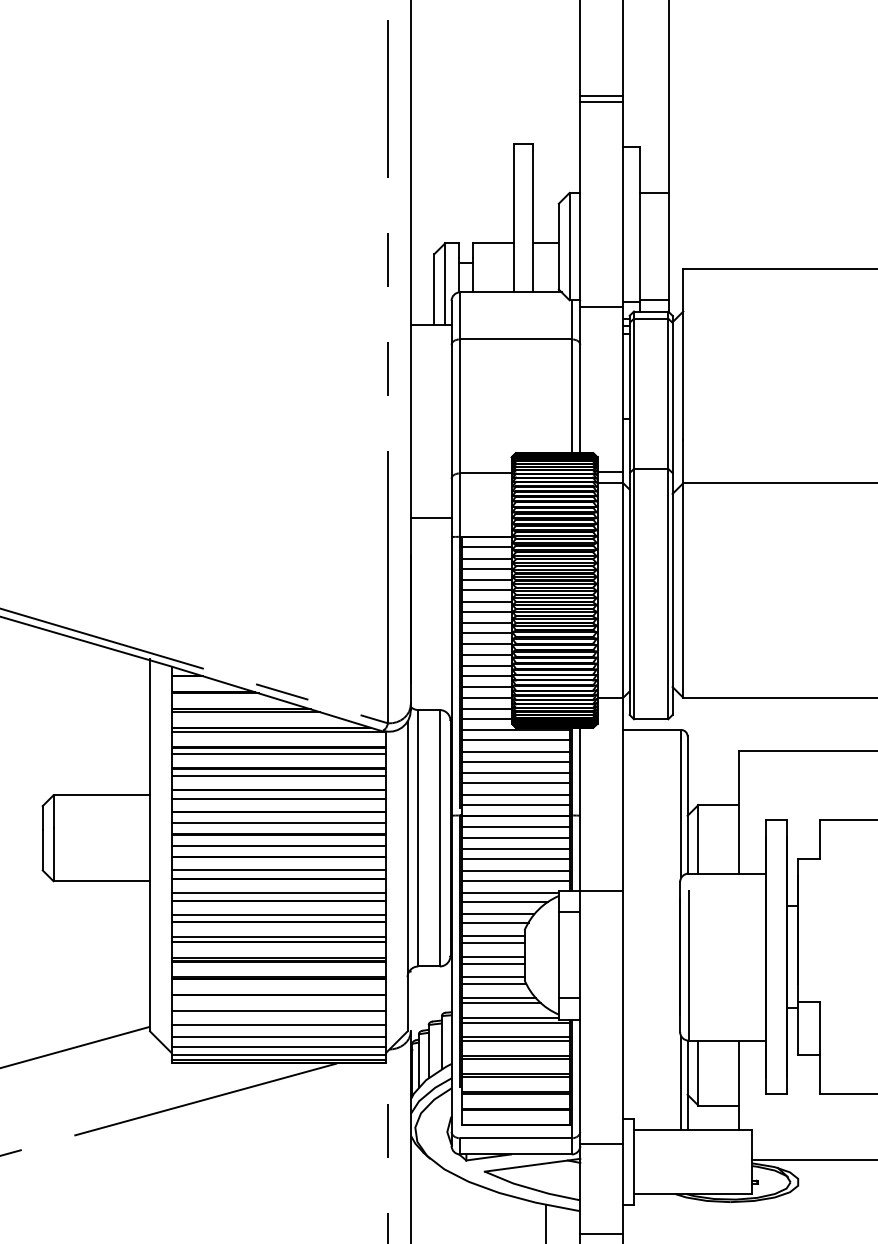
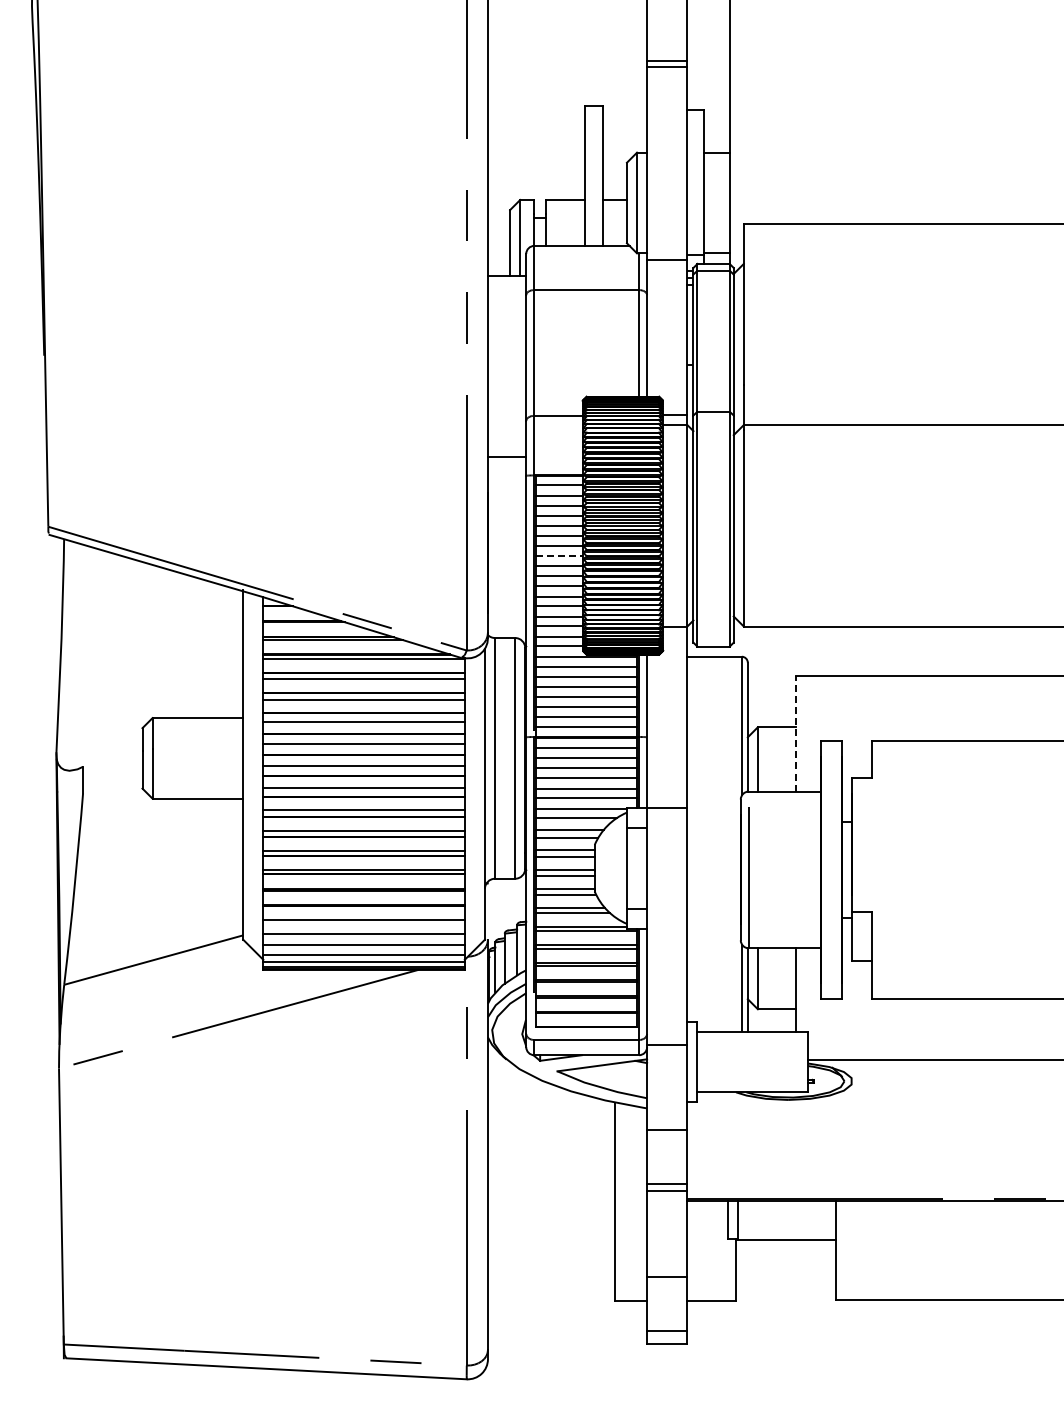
line: (487, 623) -> (559, 556), solid -> dashed
line: (739, 811) -> (796, 733), solid -> dashed

